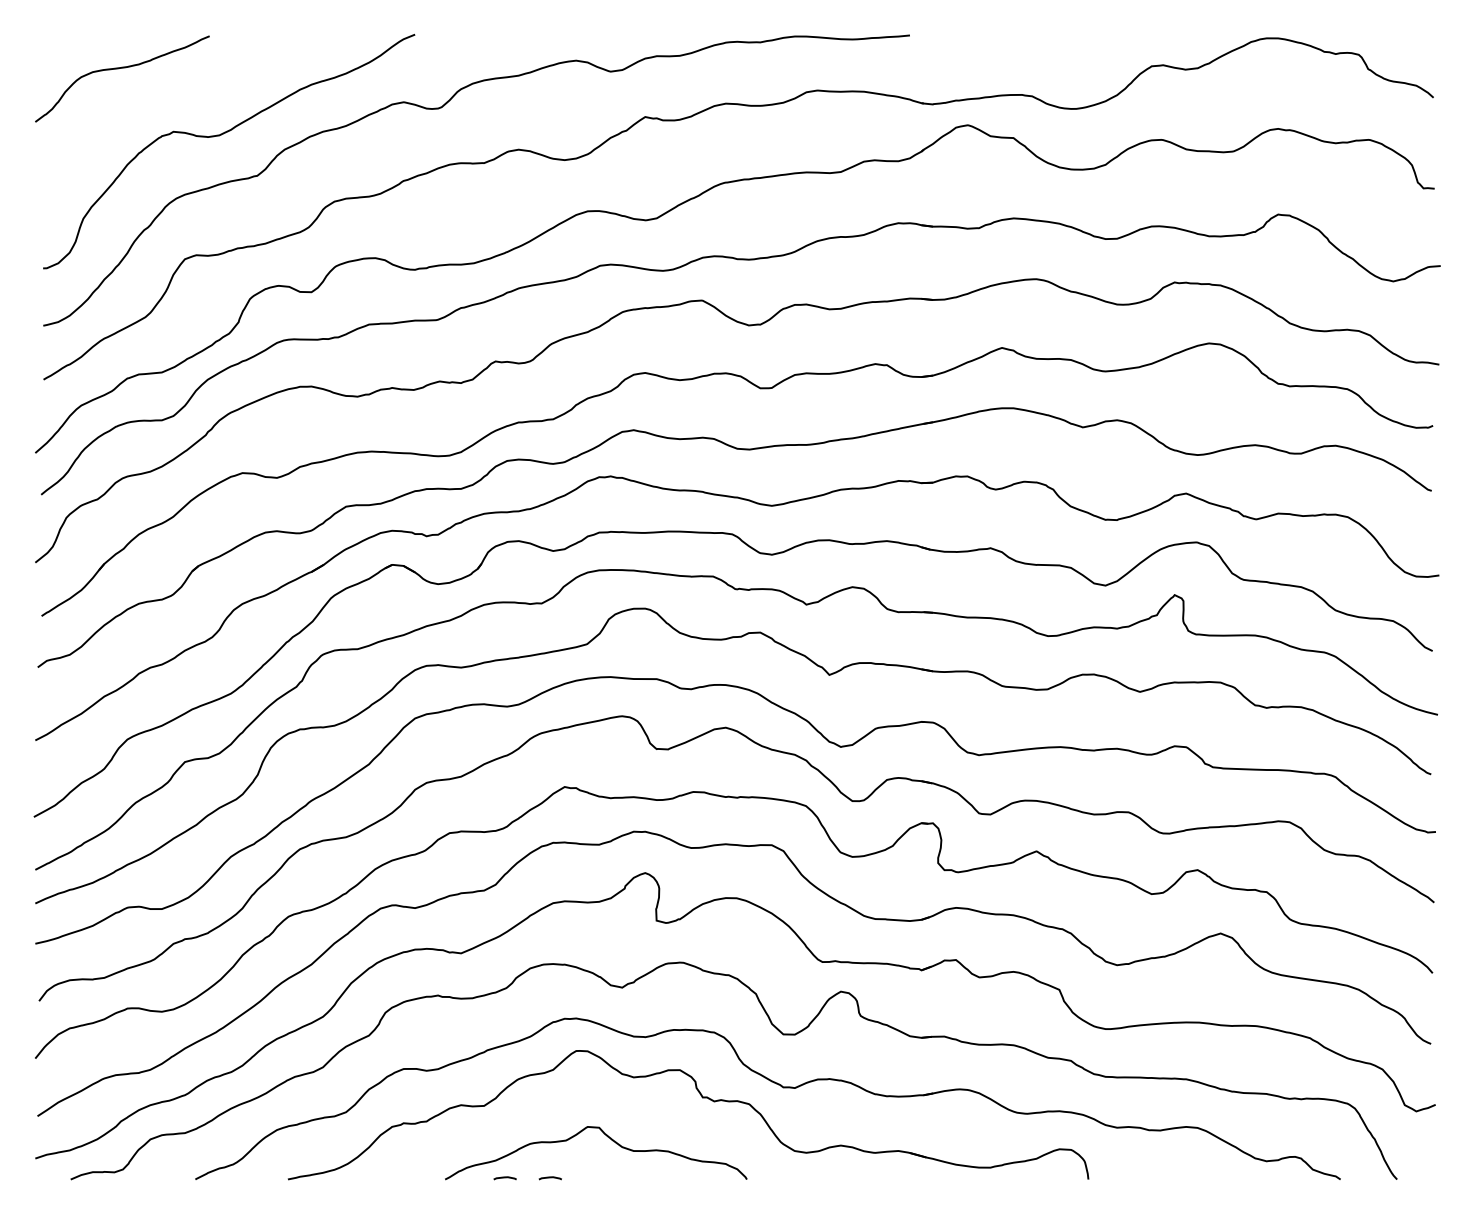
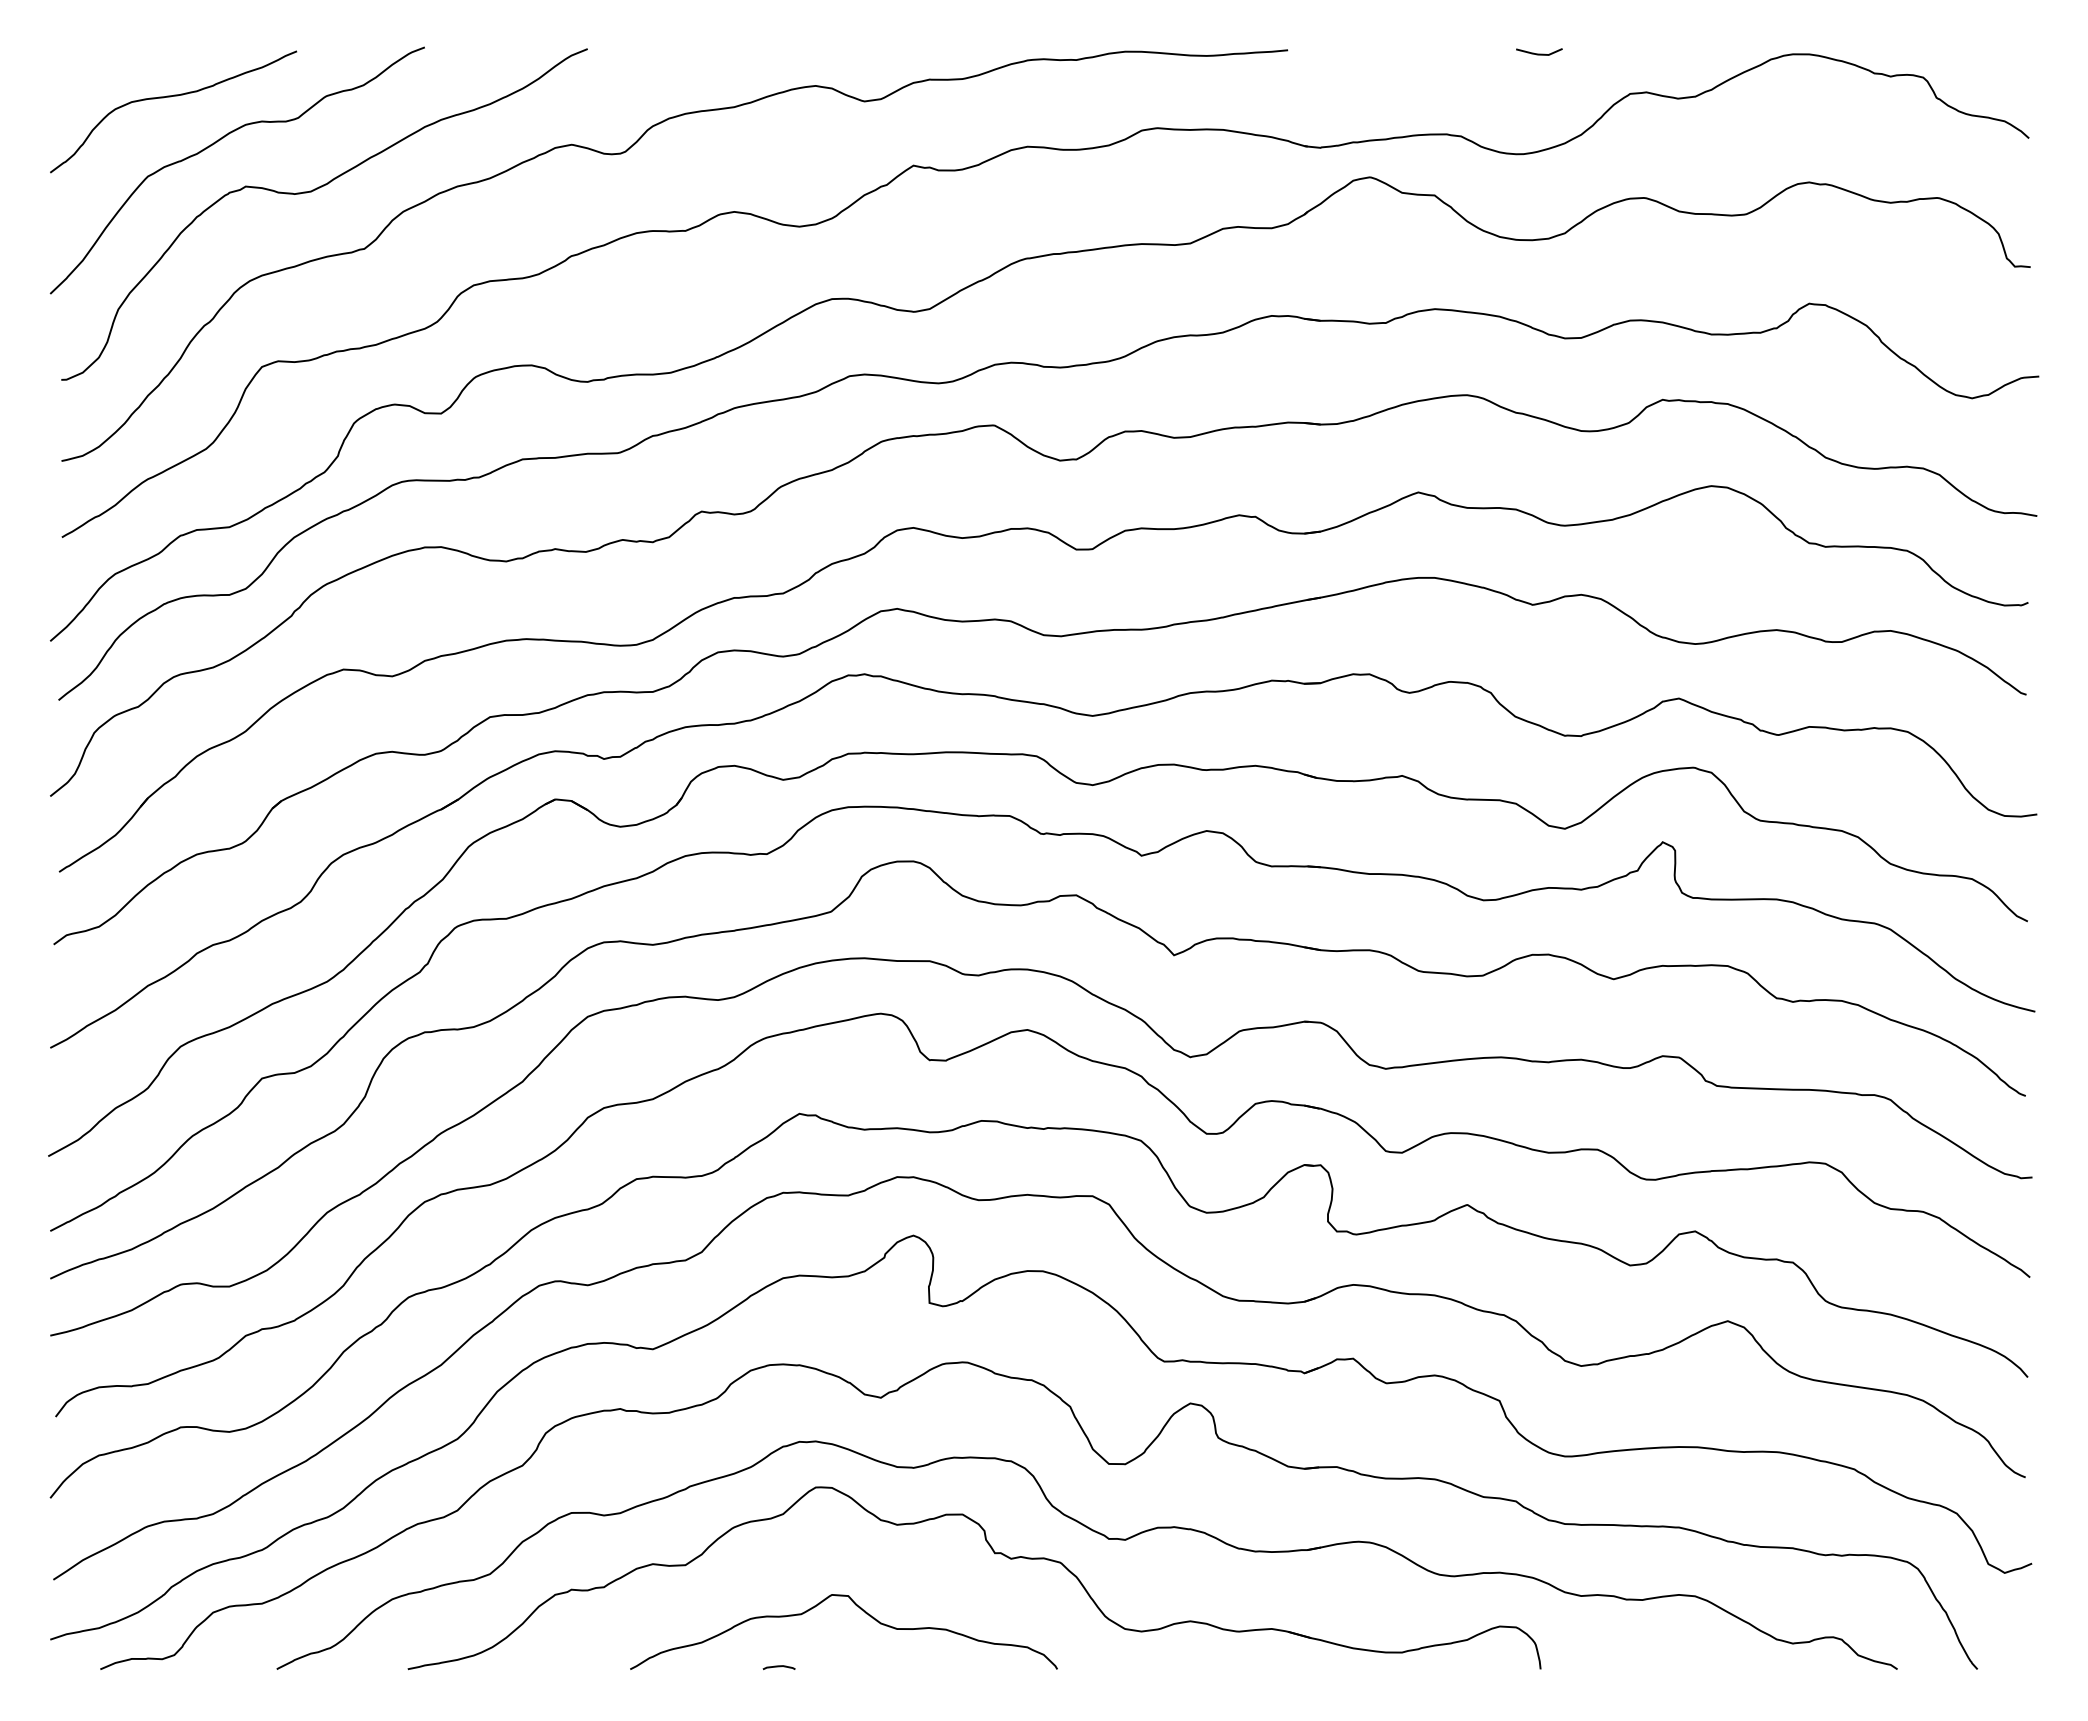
line: (1087, 37) -> (1539, 53), added
curve: (153, 100) -> (217, 142), added
curve: (504, 1178) -> (714, 1667), removed

